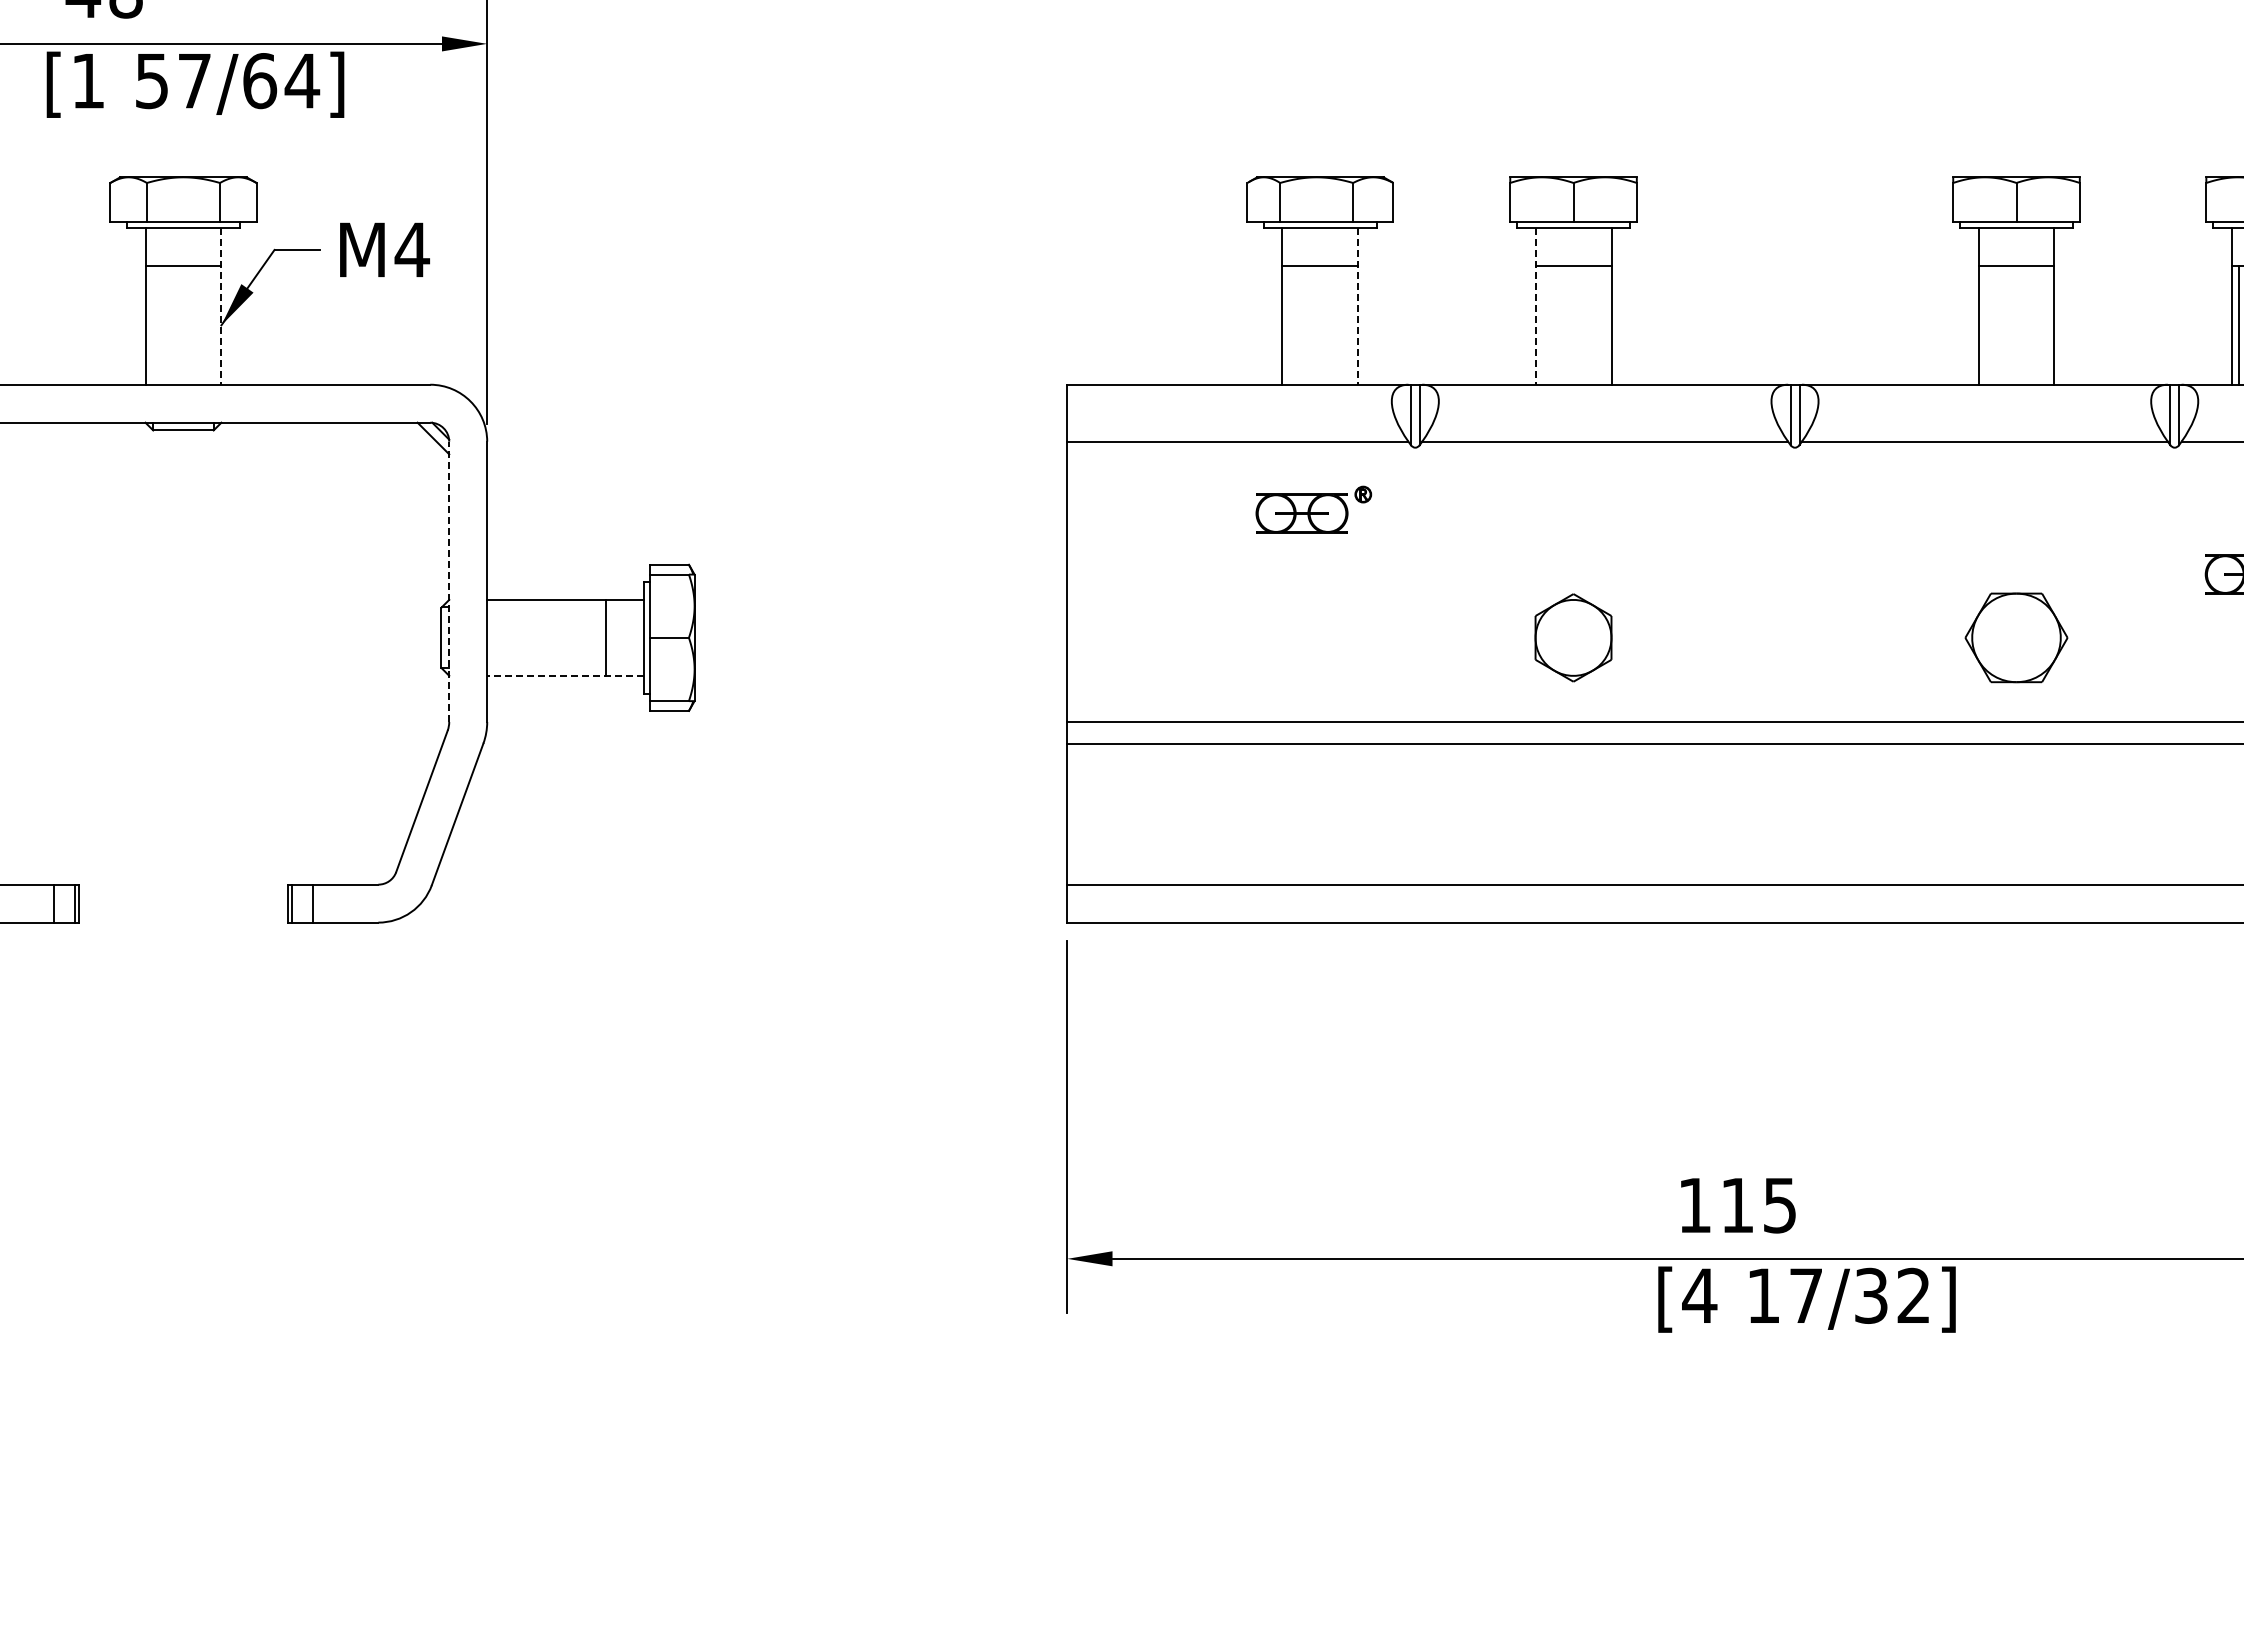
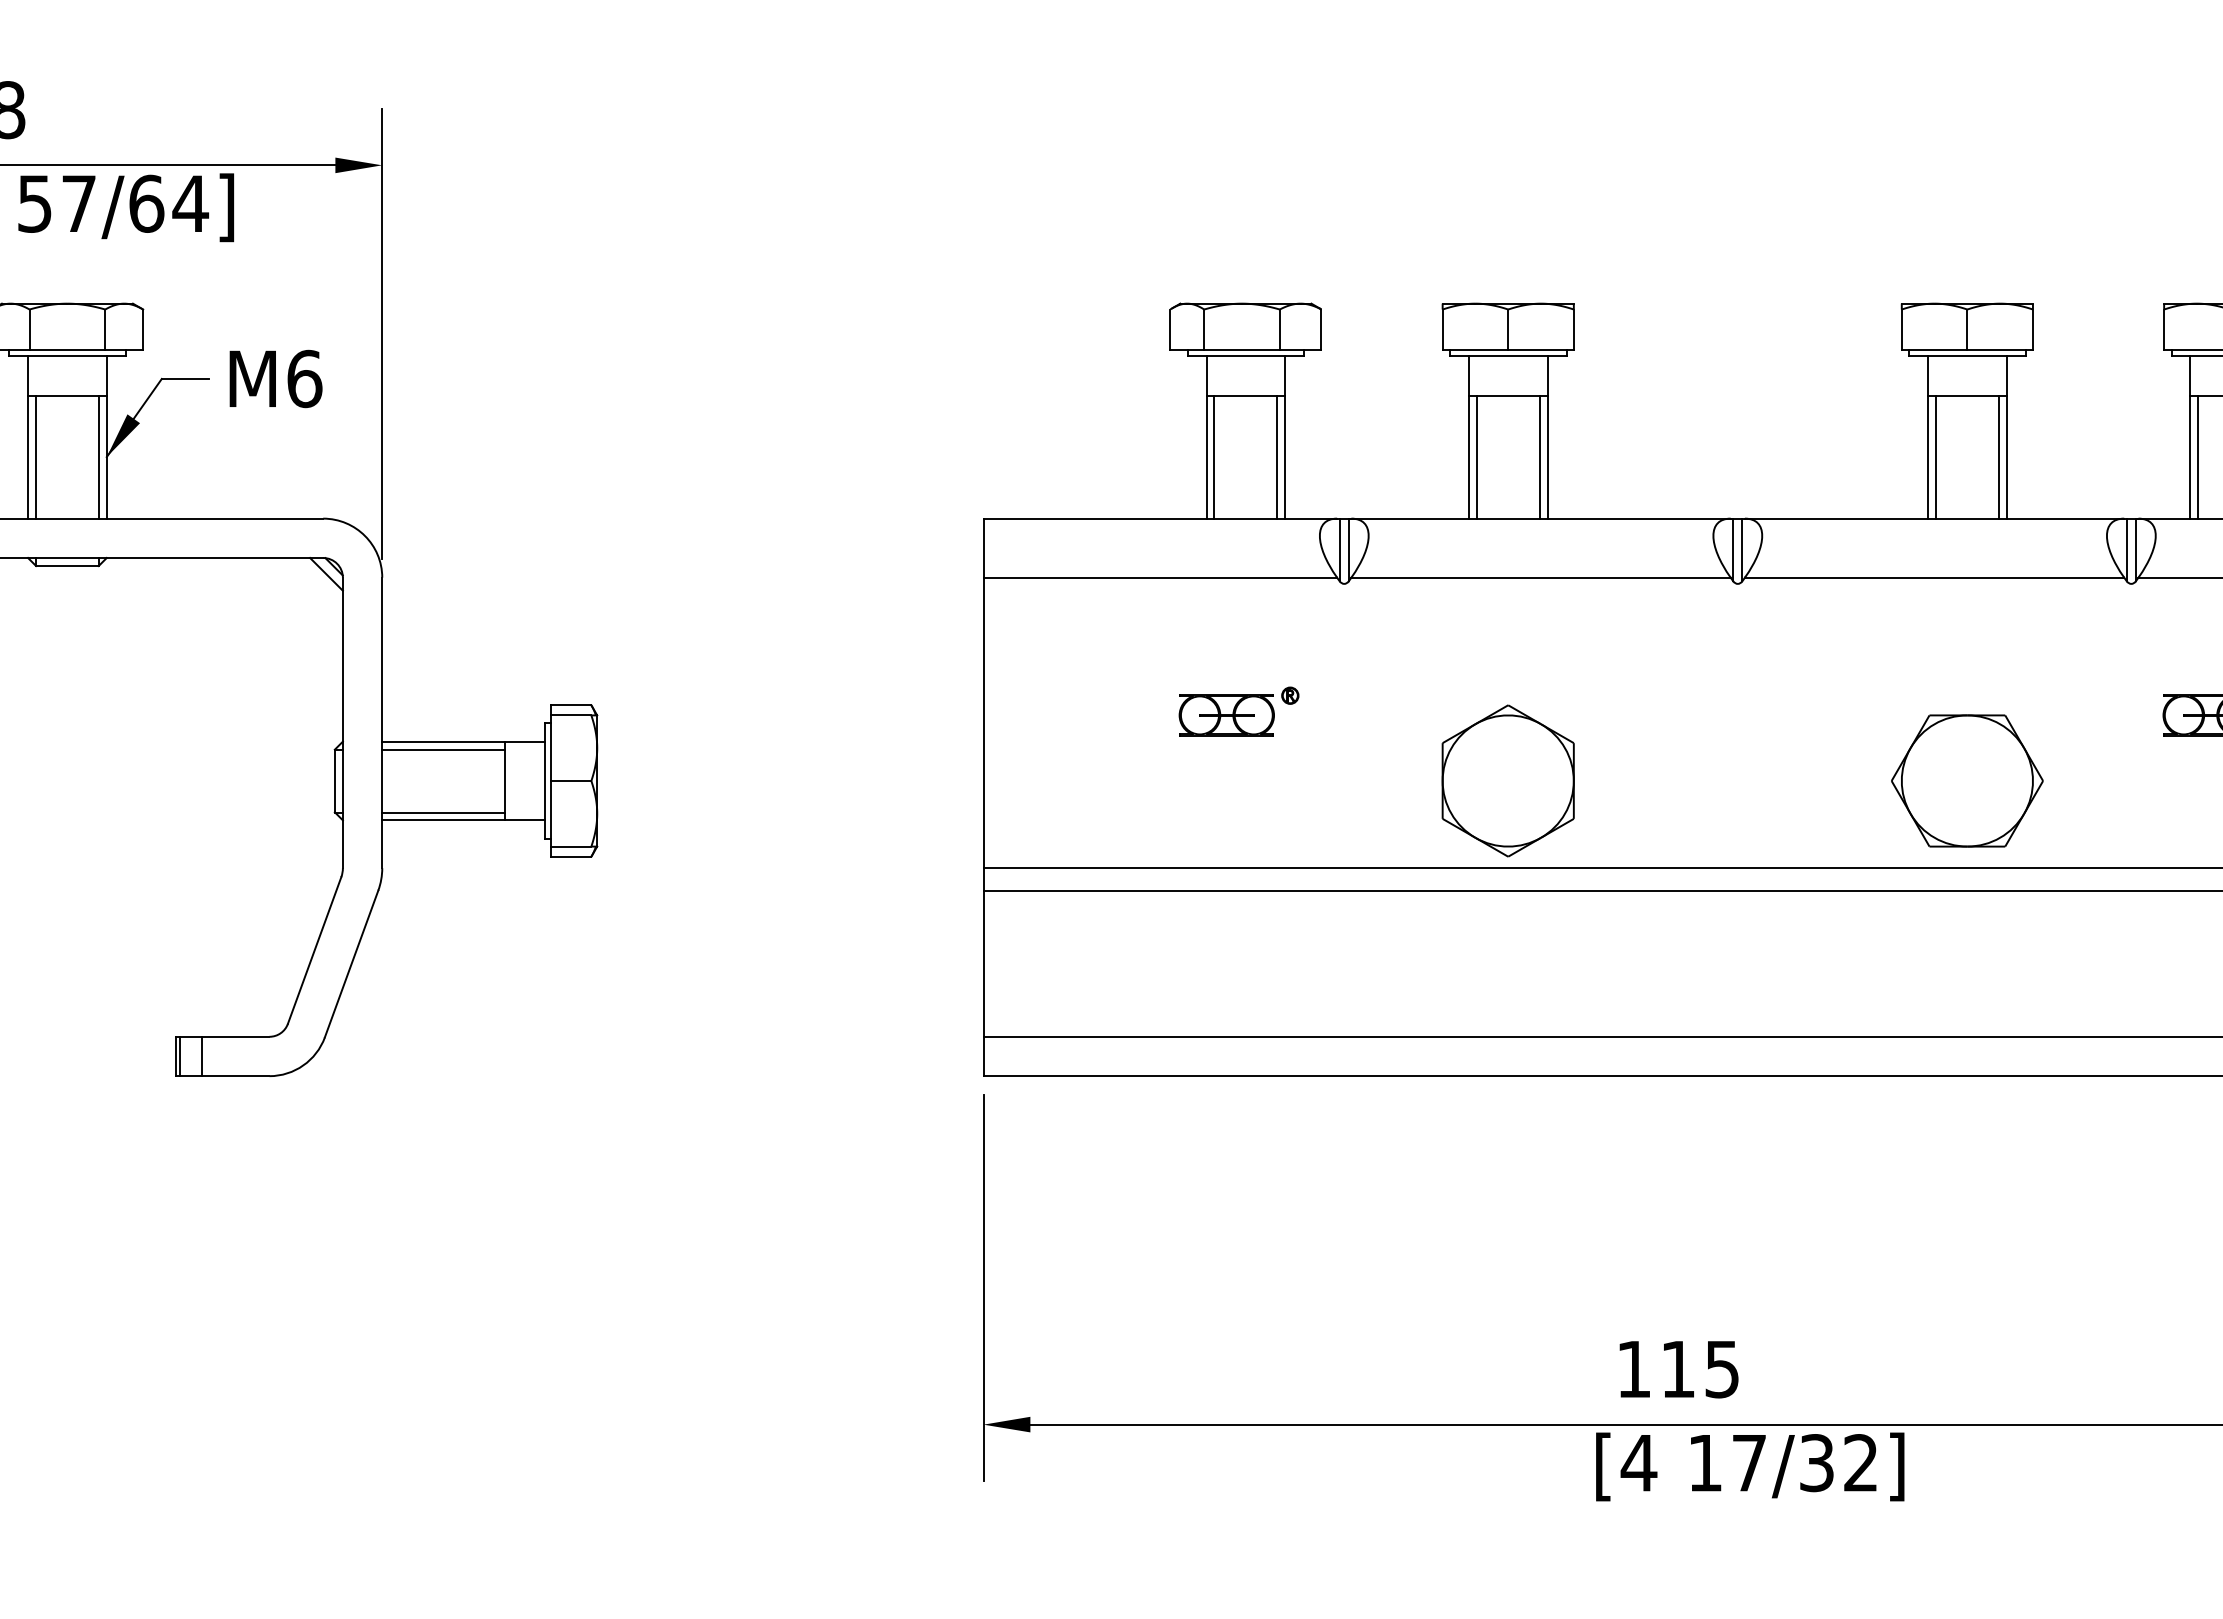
text: (412, 249) -> (304, 378), M4 -> M6
line: (221, 306) -> (106, 437), dashed -> solid
line: (1358, 306) -> (1285, 437), dashed -> solid
line: (1535, 306) -> (1468, 437), dashed -> solid
line: (153, 324) -> (36, 456), added
line: (213, 324) -> (98, 456), added
line: (1290, 324) -> (1214, 456), added
line: (1350, 324) -> (1277, 456), added
line: (1543, 324) -> (1477, 456), added
line: (1603, 324) -> (1539, 456), added
line: (1986, 324) -> (1936, 456), added
line: (2046, 324) -> (1998, 456), added
part: (1313, 509) -> (1238, 711), moved
line: (449, 581) -> (343, 722), dashed -> solid
line: (546, 607) -> (443, 749), added
part: (1573, 637) -> (1508, 780), size x1.67
part: (2016, 637) -> (1967, 780), size x1.43
line: (546, 668) -> (443, 812), added
line: (565, 675) -> (463, 820), dashed -> solid

